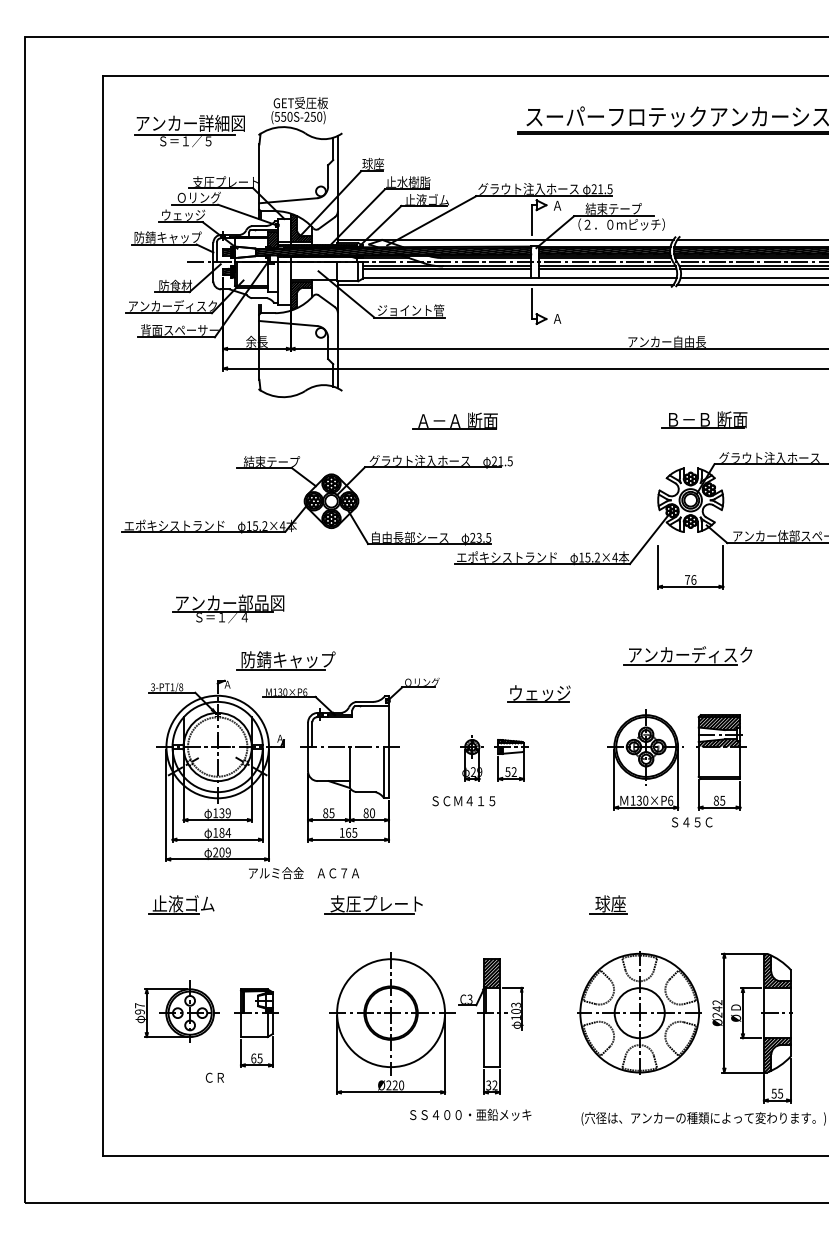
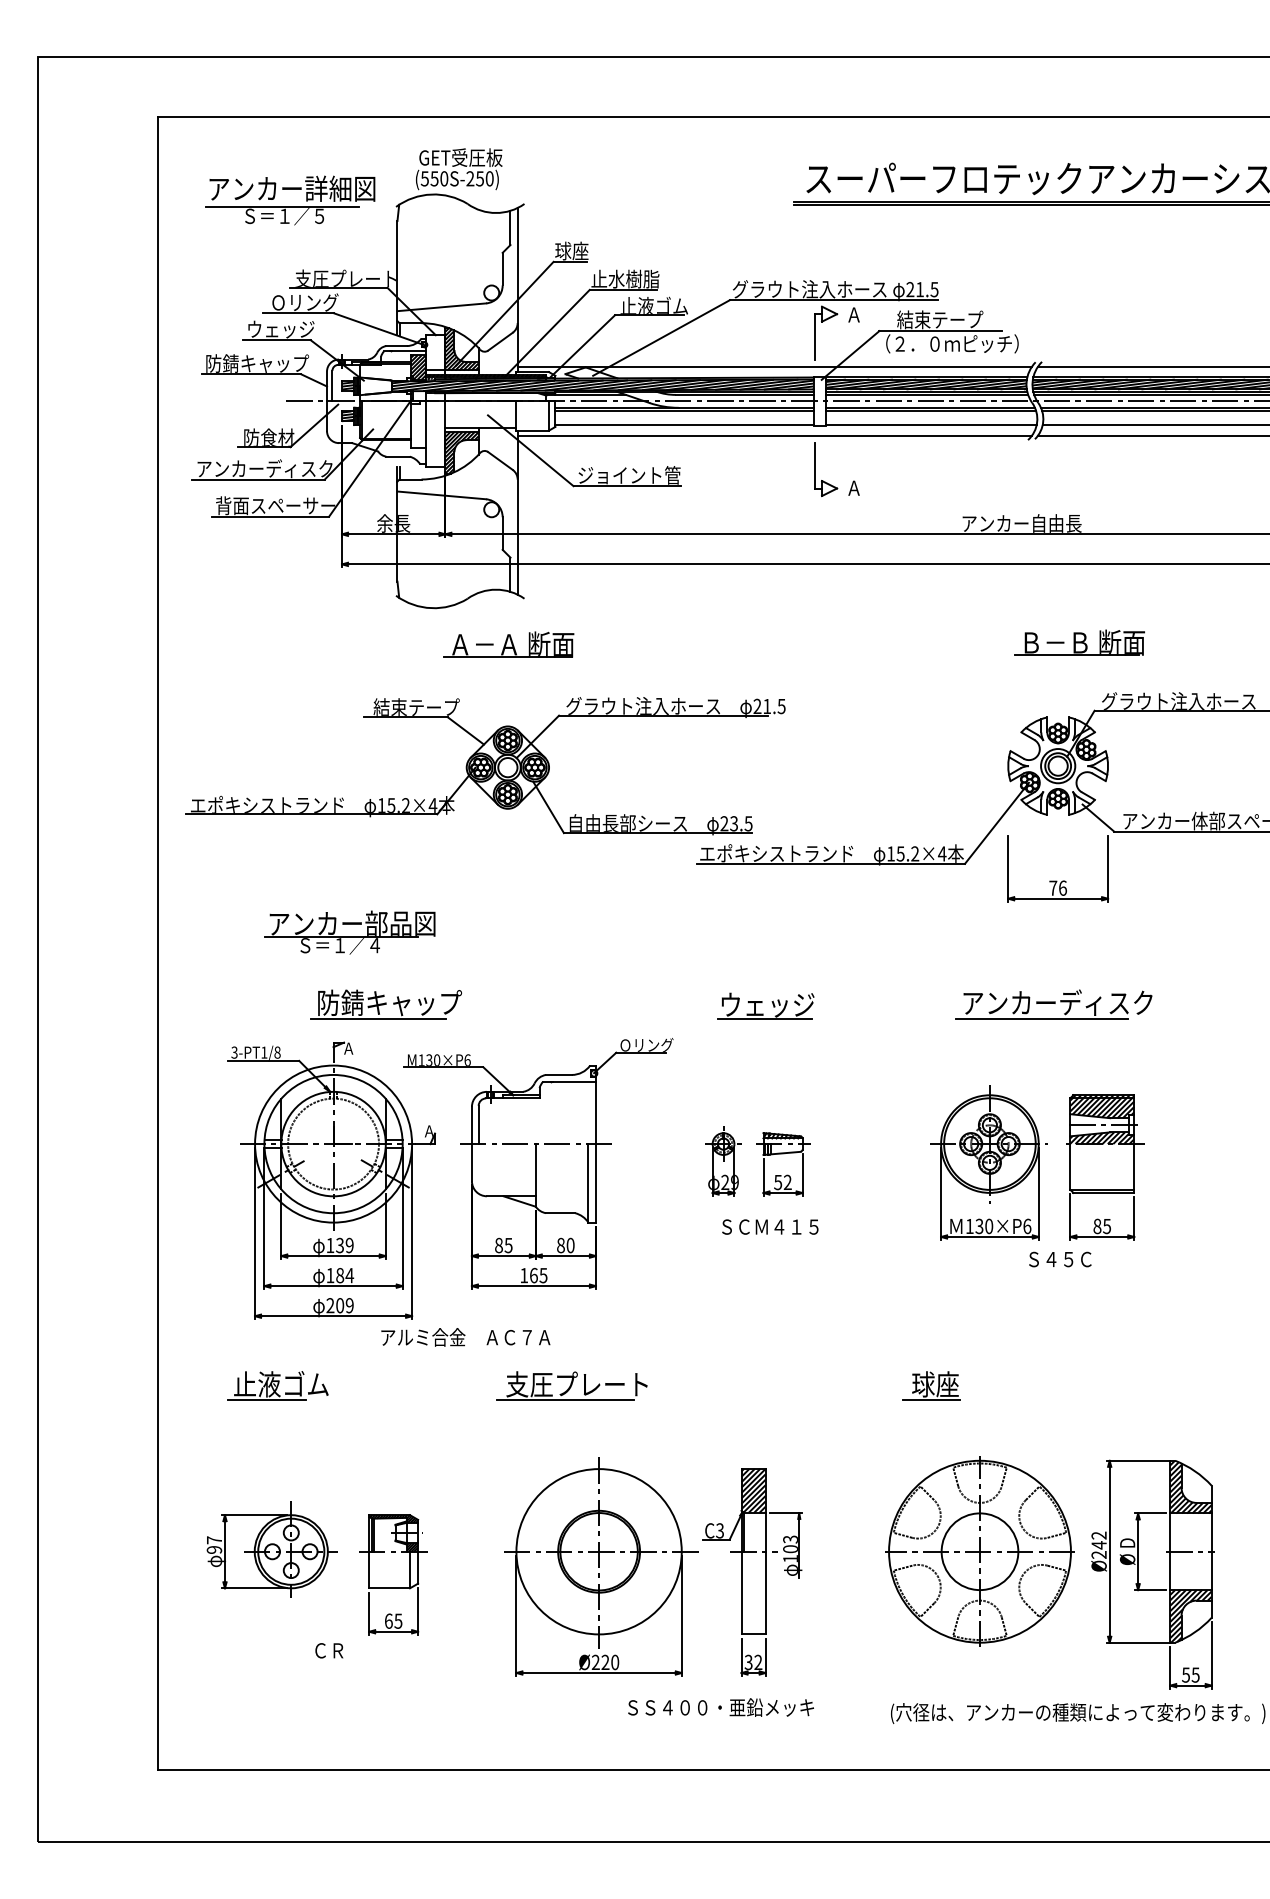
part: (454, 420) -> (507, 643), moved
part: (285, 660) -> (385, 1003), moved
part: (538, 693) -> (765, 1005), moved
text: (463, 801) -> (769, 1227), moved

